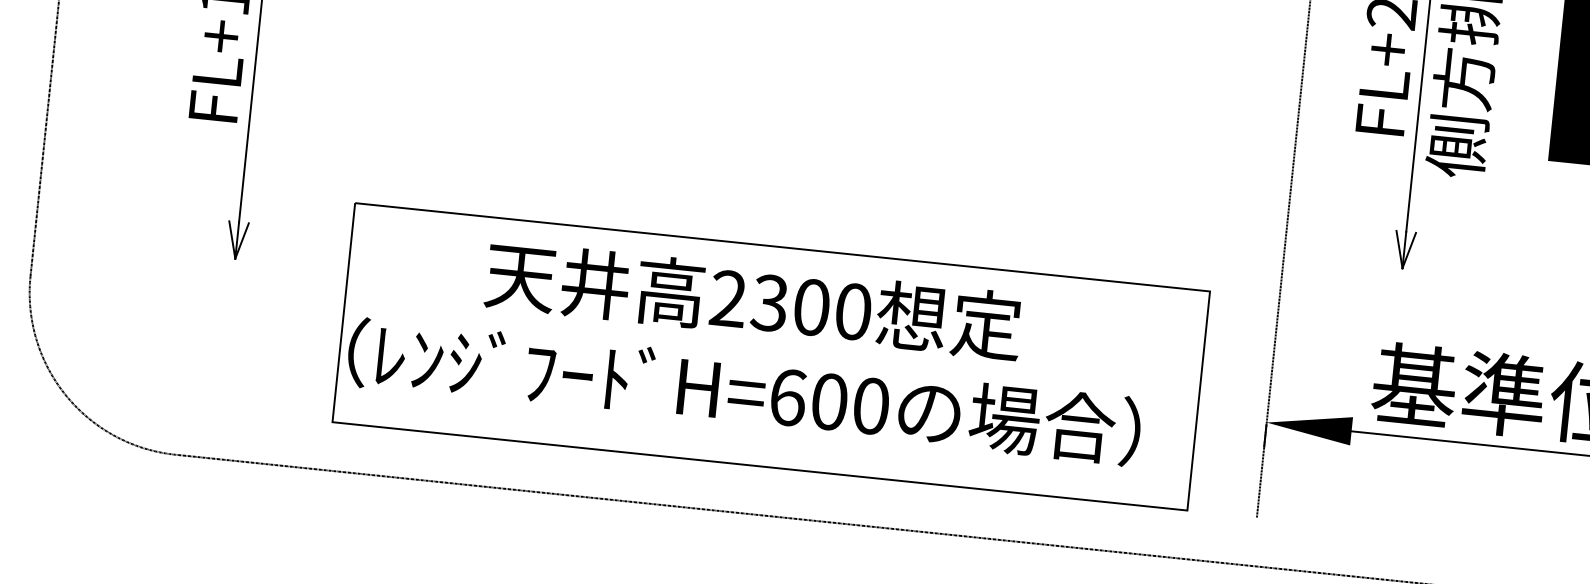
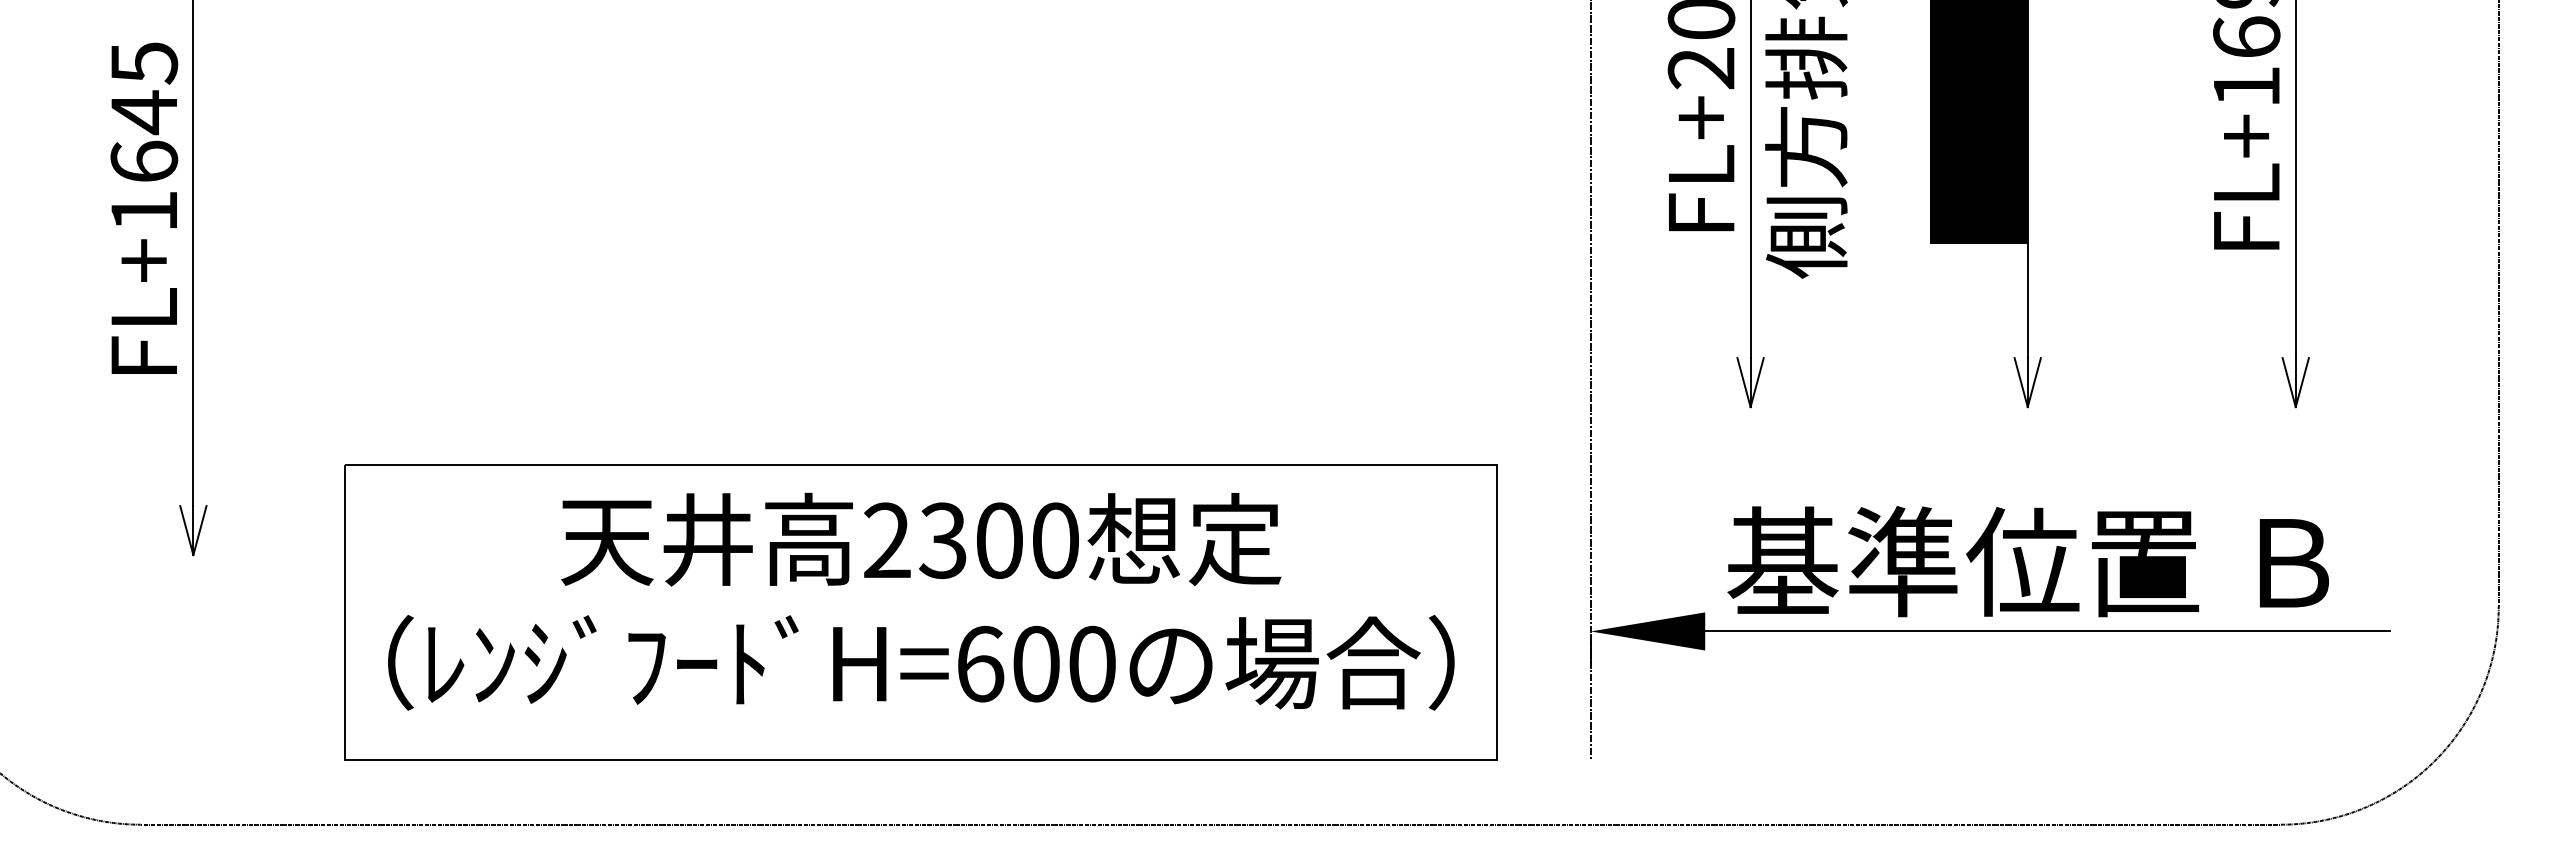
text: (749, 346) -> (921, 601), moved

